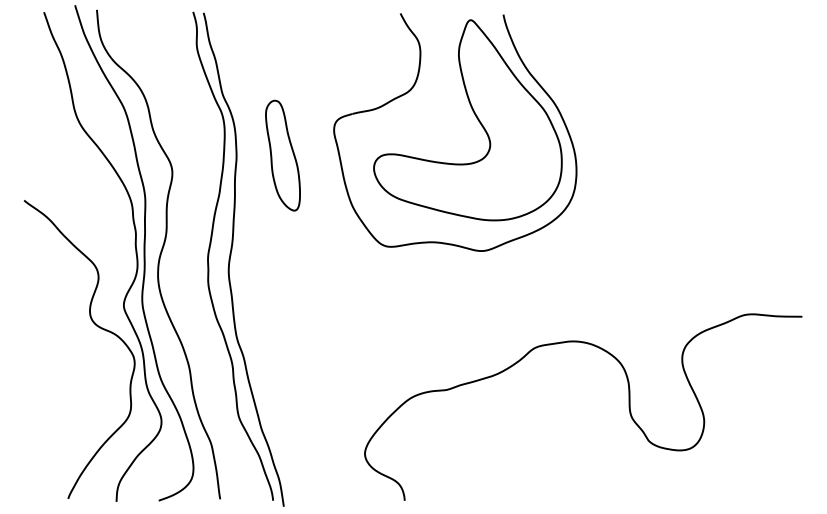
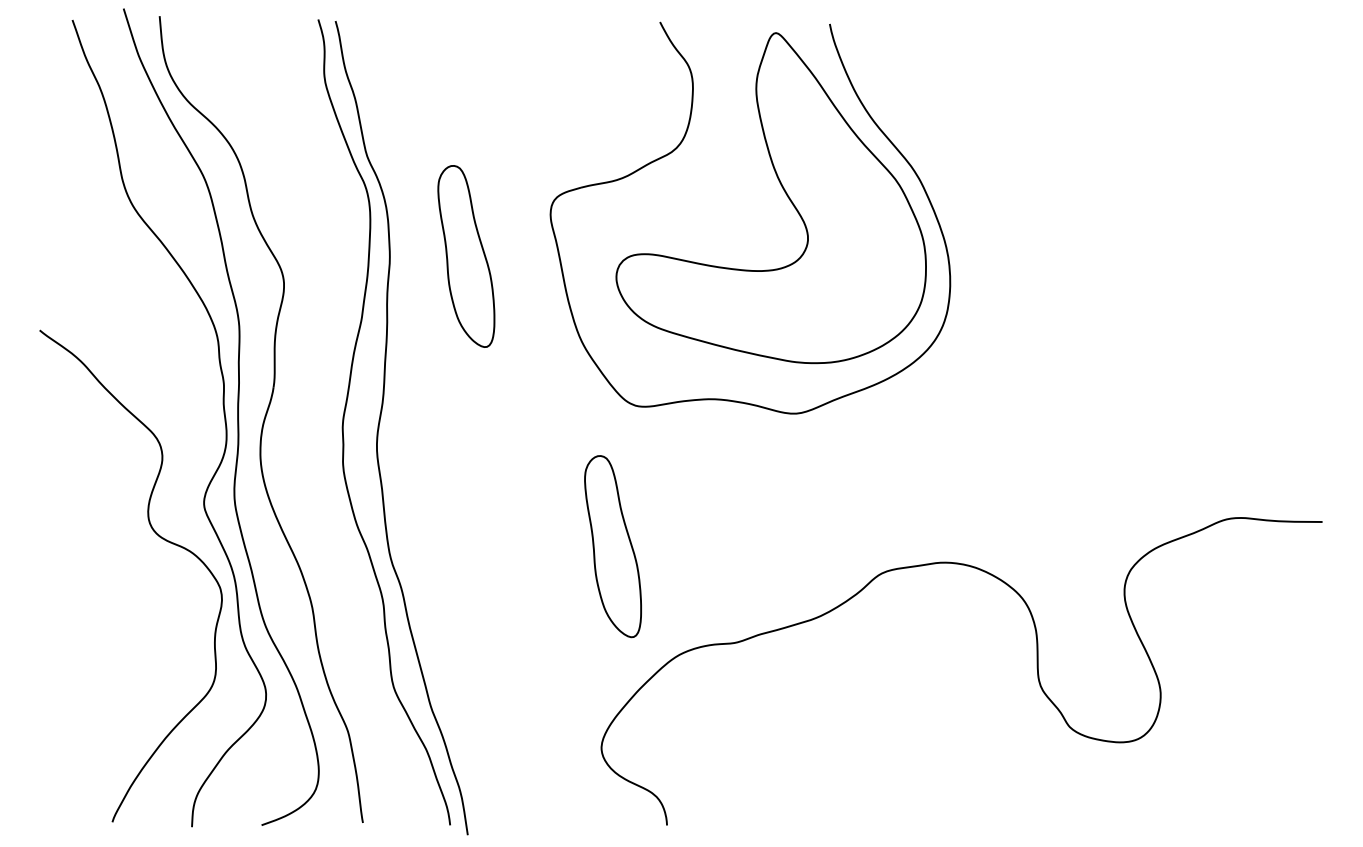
part: (371, 331) -> (612, 546), added

